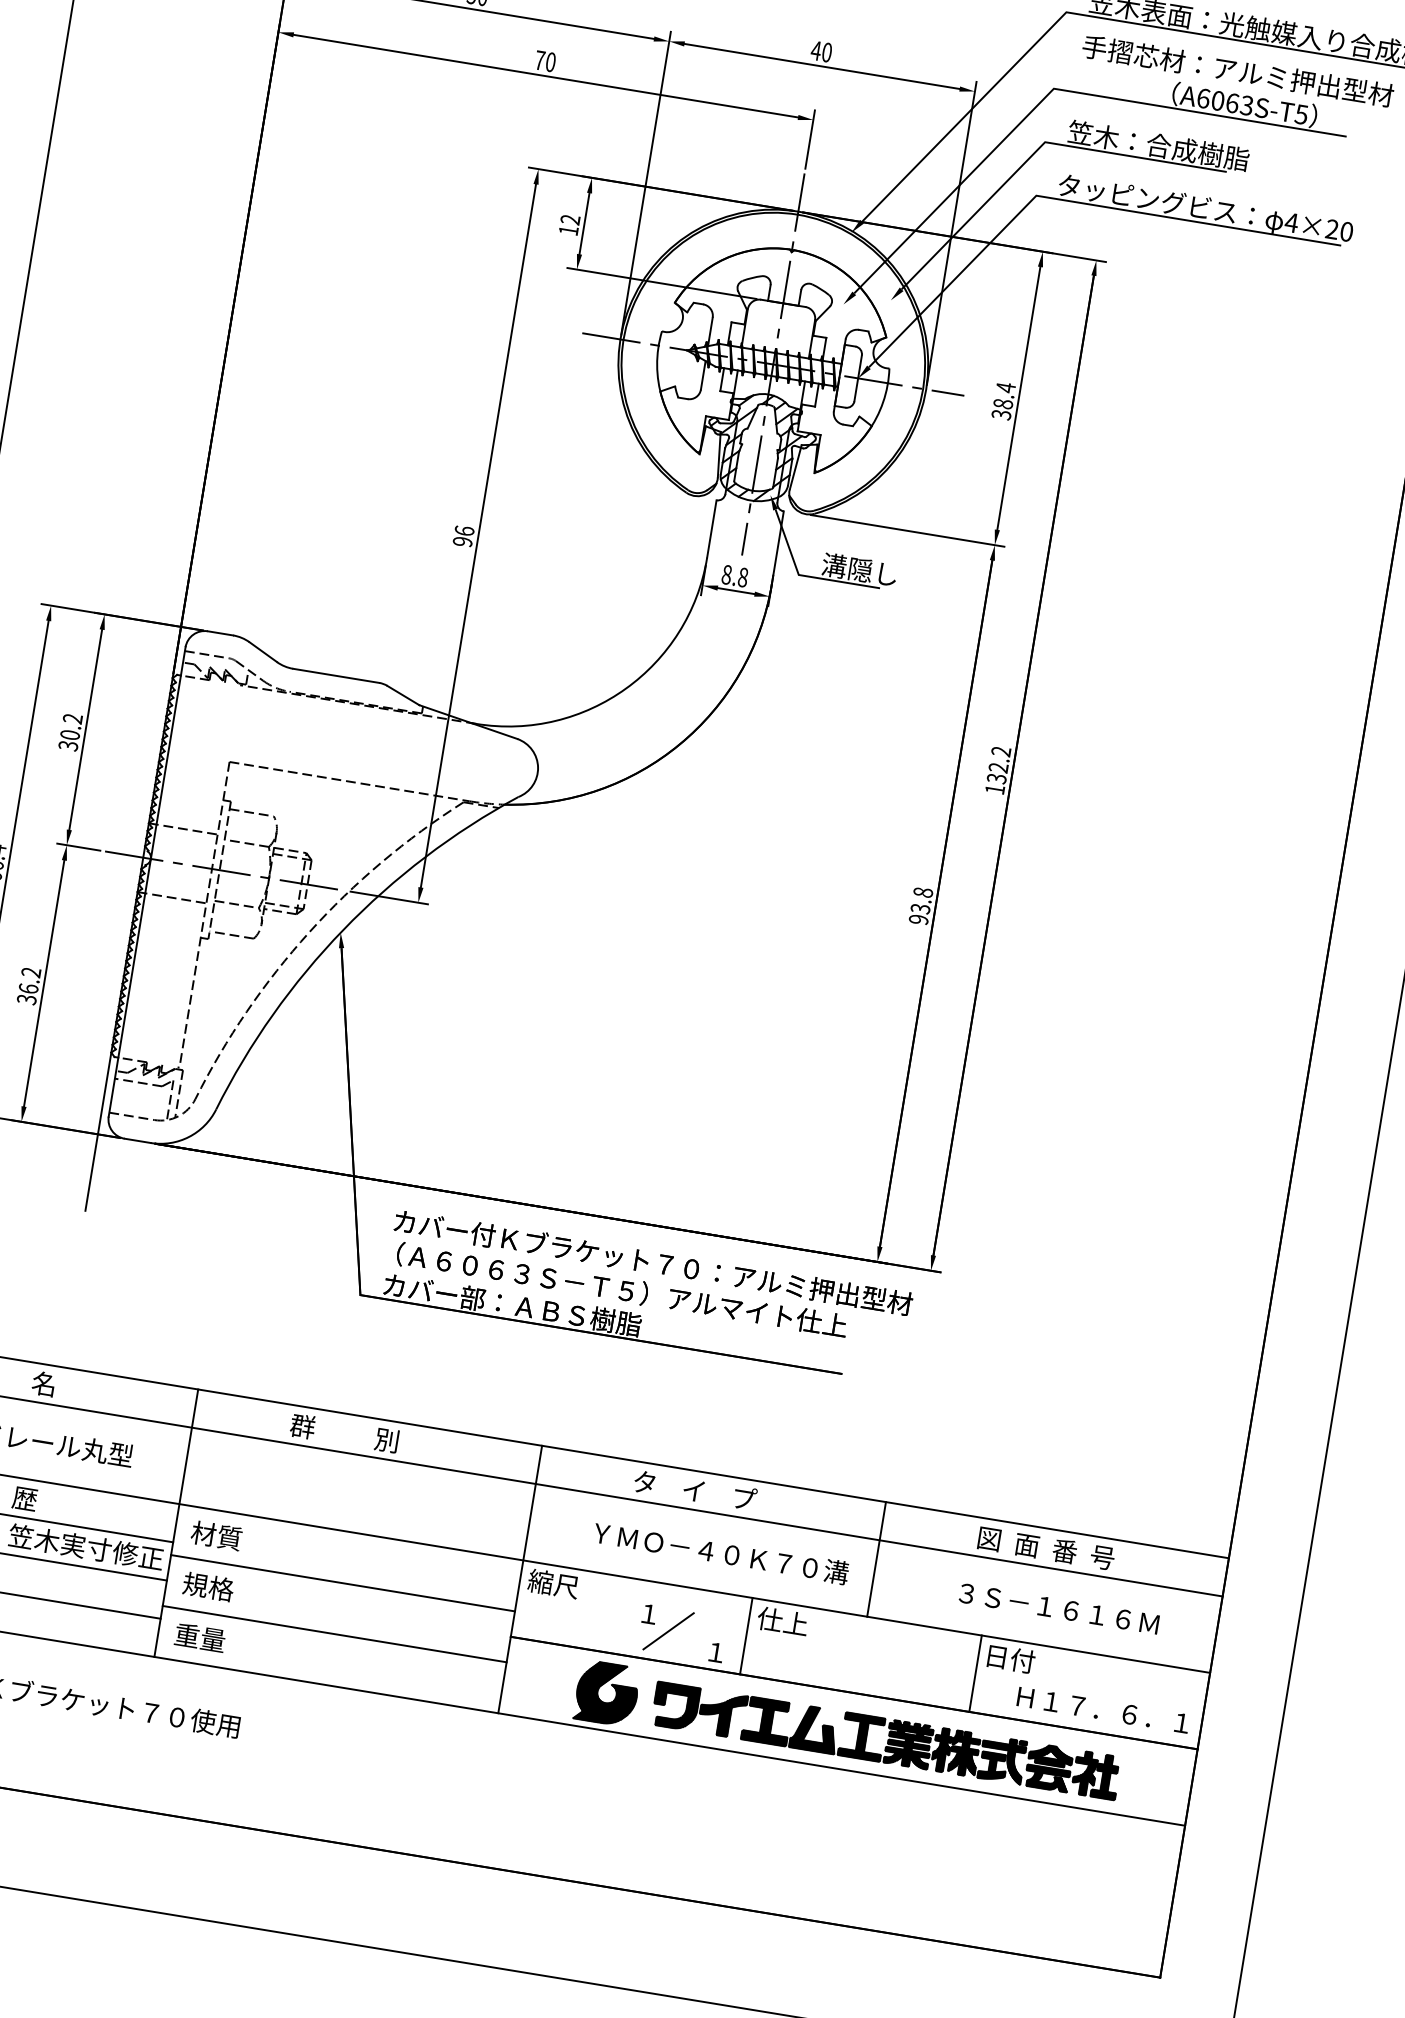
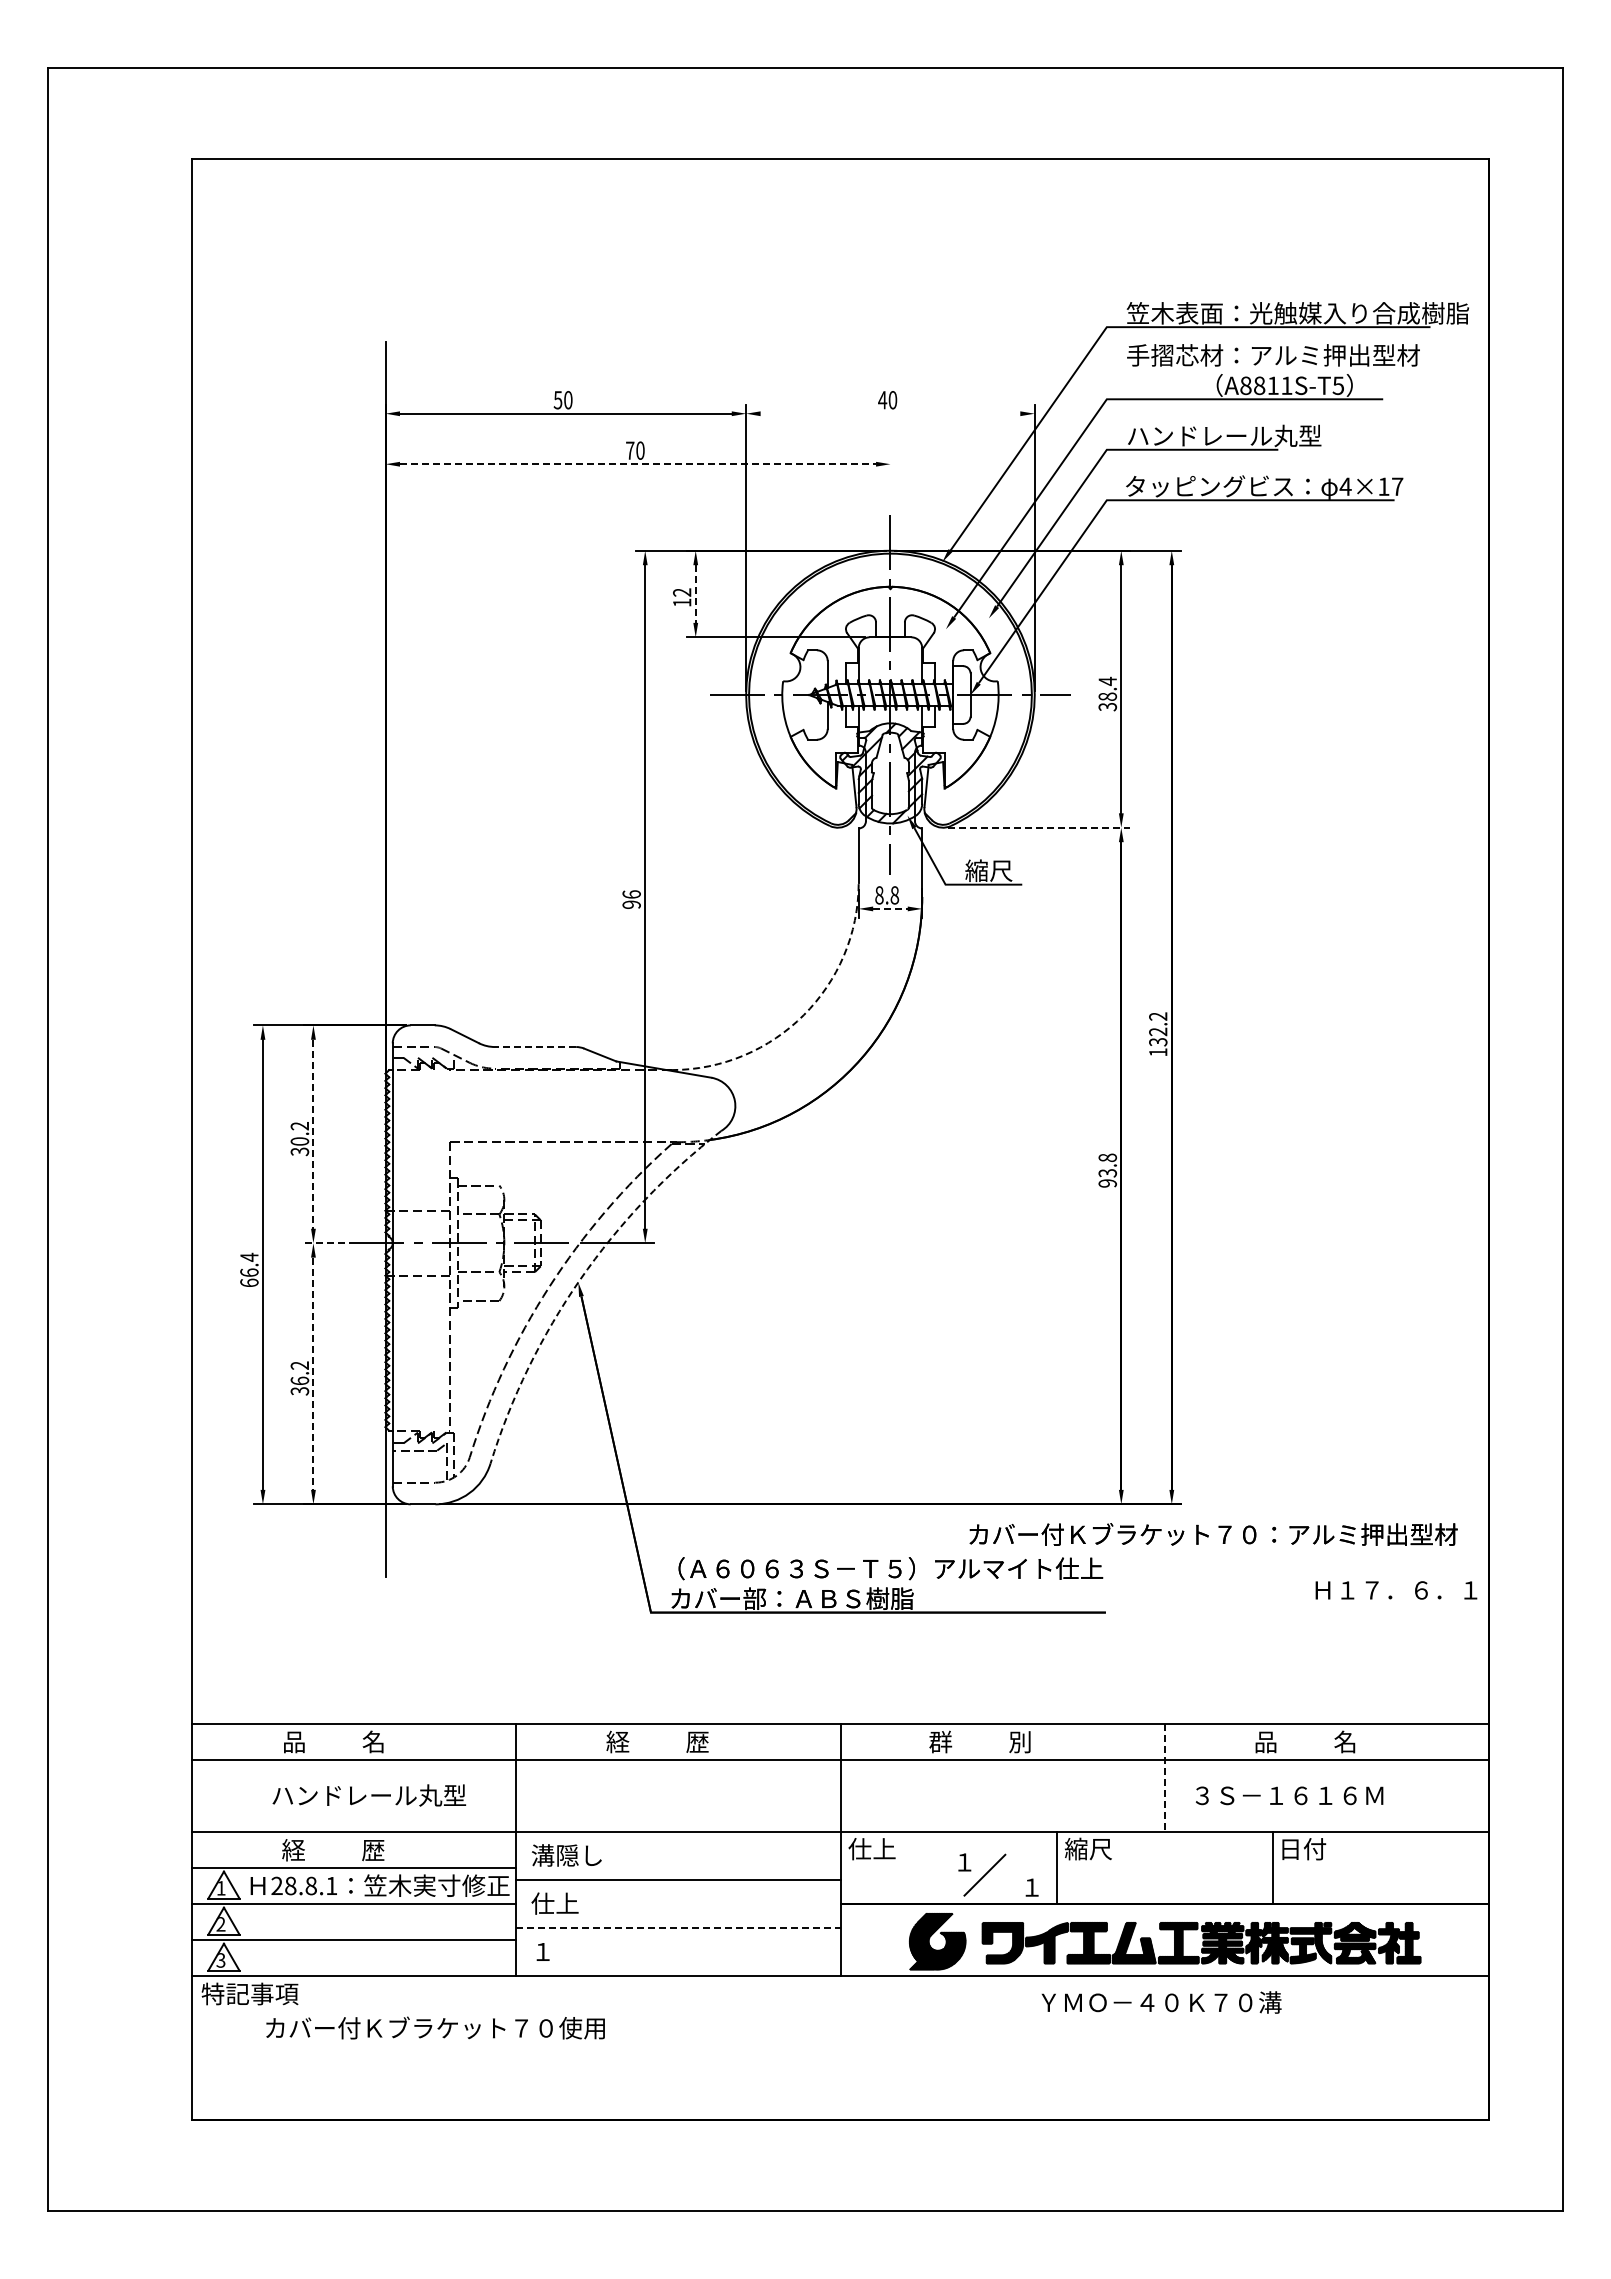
line: (822, 66) -> (890, 413), removed
line: (546, 76) -> (638, 464), solid -> dashed
text: (1225, 101) -> (1266, 385), A6063S-T5 -> A8811S-T5
line: (810, 139) -> (890, 482), removed
text: (1171, 147) -> (1223, 435), 笠木：合成樹脂 -> ハンドレール丸型
line: (584, 224) -> (695, 594), solid -> dashed
text: (1339, 230) -> (1390, 486), 4×20 -> 4×17
line: (908, 530) -> (1039, 827), solid -> dashed
text: (859, 569) -> (1000, 870), 溝隠し -> 縮尺
line: (736, 590) -> (890, 908), solid -> dashed
line: (336, 676) -> (535, 1047), solid -> dashed
arc: (625, 688) -> (803, 1015), solid -> dashed
line: (85, 730) -> (313, 1134), solid -> dashed
line: (78, 847) -> (324, 1243), solid -> dashed
arc: (343, 929) -> (580, 1279), solid -> dashed
line: (44, 984) -> (313, 1374), solid -> dashed
text: (653, 1262) -> (1213, 1534), moved
text: (344, 1432) -> (657, 1741), 群          別 -> 経          歴
text: (694, 1490) -> (987, 1741), タ    イ    プ -> 群          別
text: (228, 1537) -> (566, 1855), 材質 -> 溝隠し
text: (1046, 1547) -> (1319, 1741), 図  面  番  号 -> 品          名
text: (721, 1553) -> (1161, 2002), moved
line: (876, 1560) -> (1165, 1778), solid -> dashed
text: (553, 1583) -> (871, 1848), 縮尺 -> 仕上
text: (207, 1586) -> (554, 1903), 規格 -> 仕上
text: (1059, 1608) -> (1289, 1795), moved
text: (783, 1620) -> (1088, 1848), 仕上 -> 縮尺
line: (334, 1634) -> (678, 1928), solid -> dashed
text: (200, 1637) -> (555, 1951), 重量 -> １
text: (1103, 1710) -> (1396, 1590), moved

